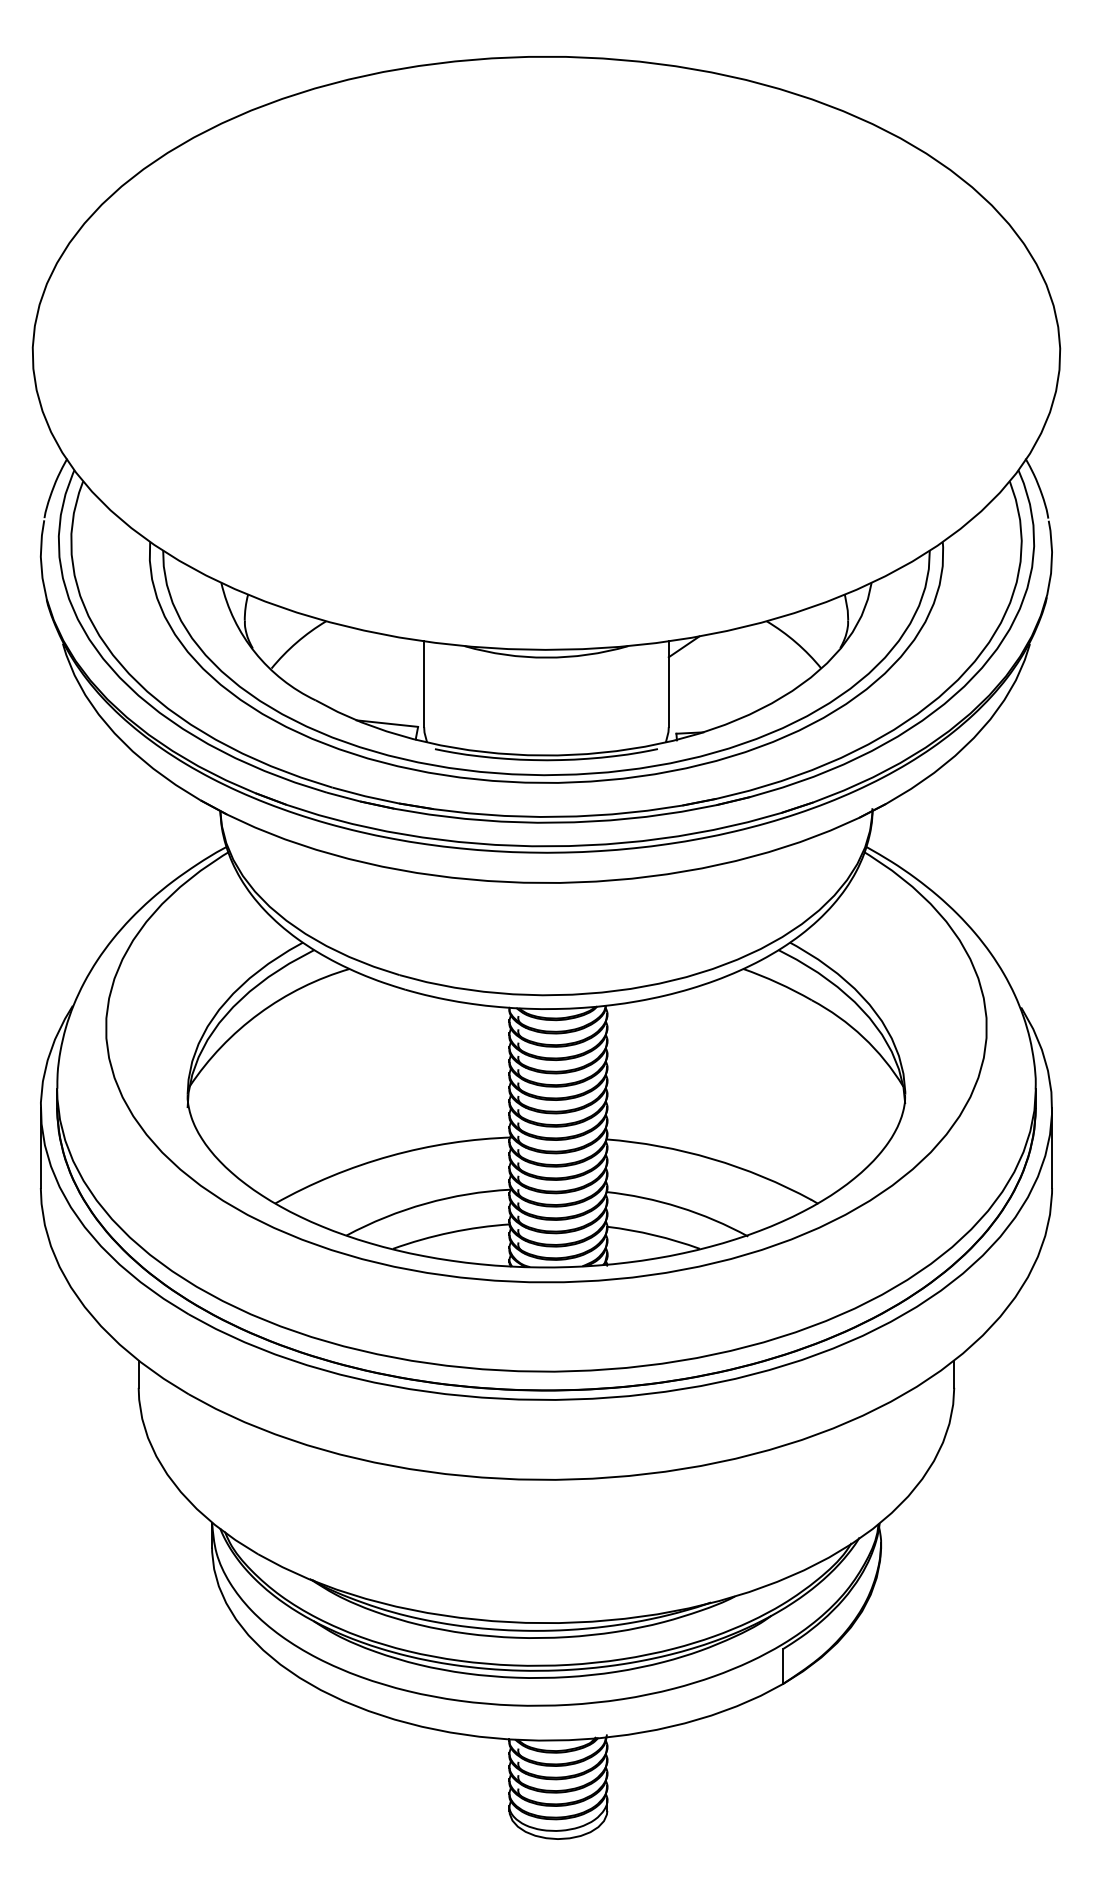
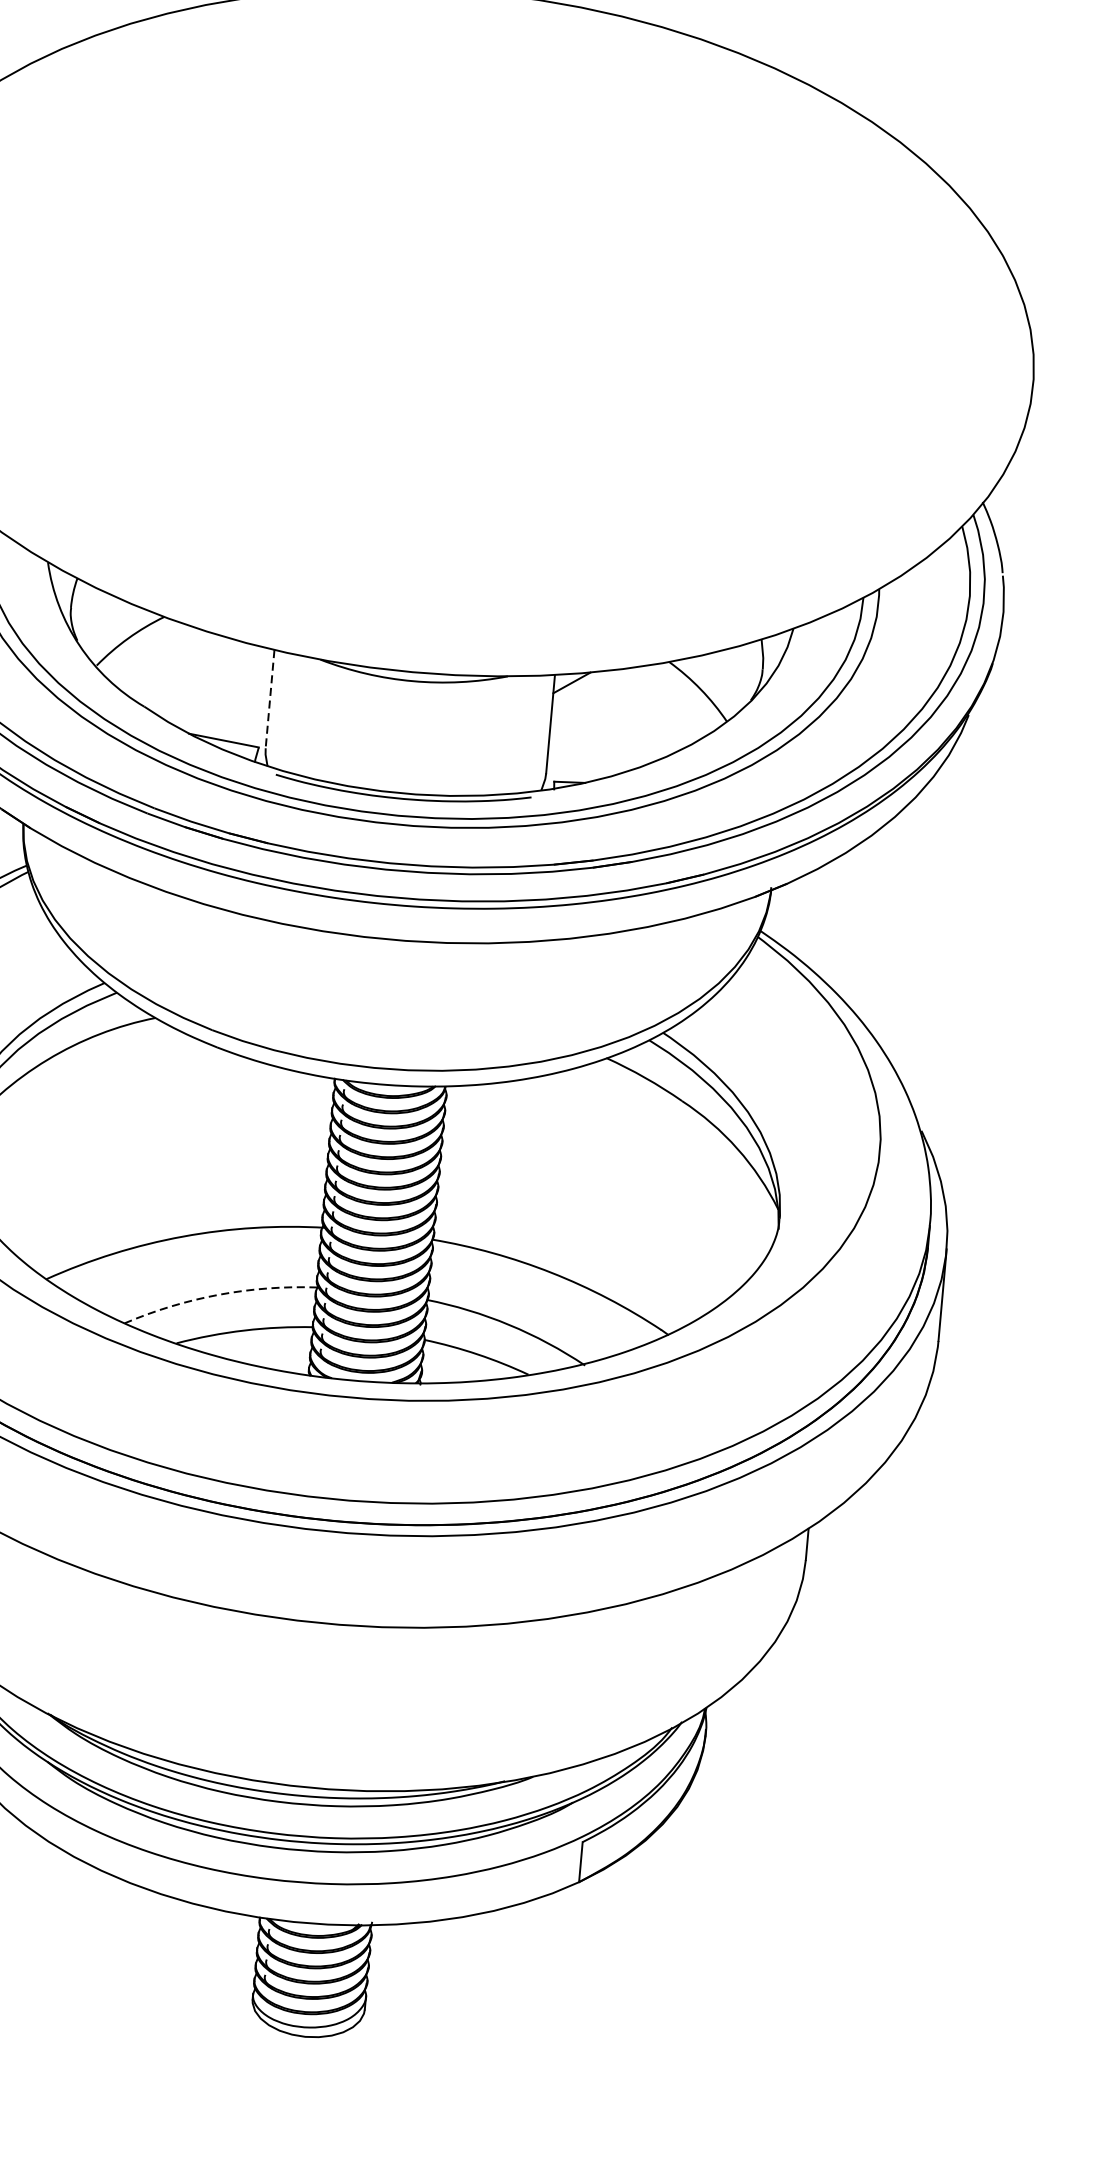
line: (424, 684) -> (270, 699), solid -> dashed
arc: (426, 1203) -> (219, 1294), solid -> dashed

